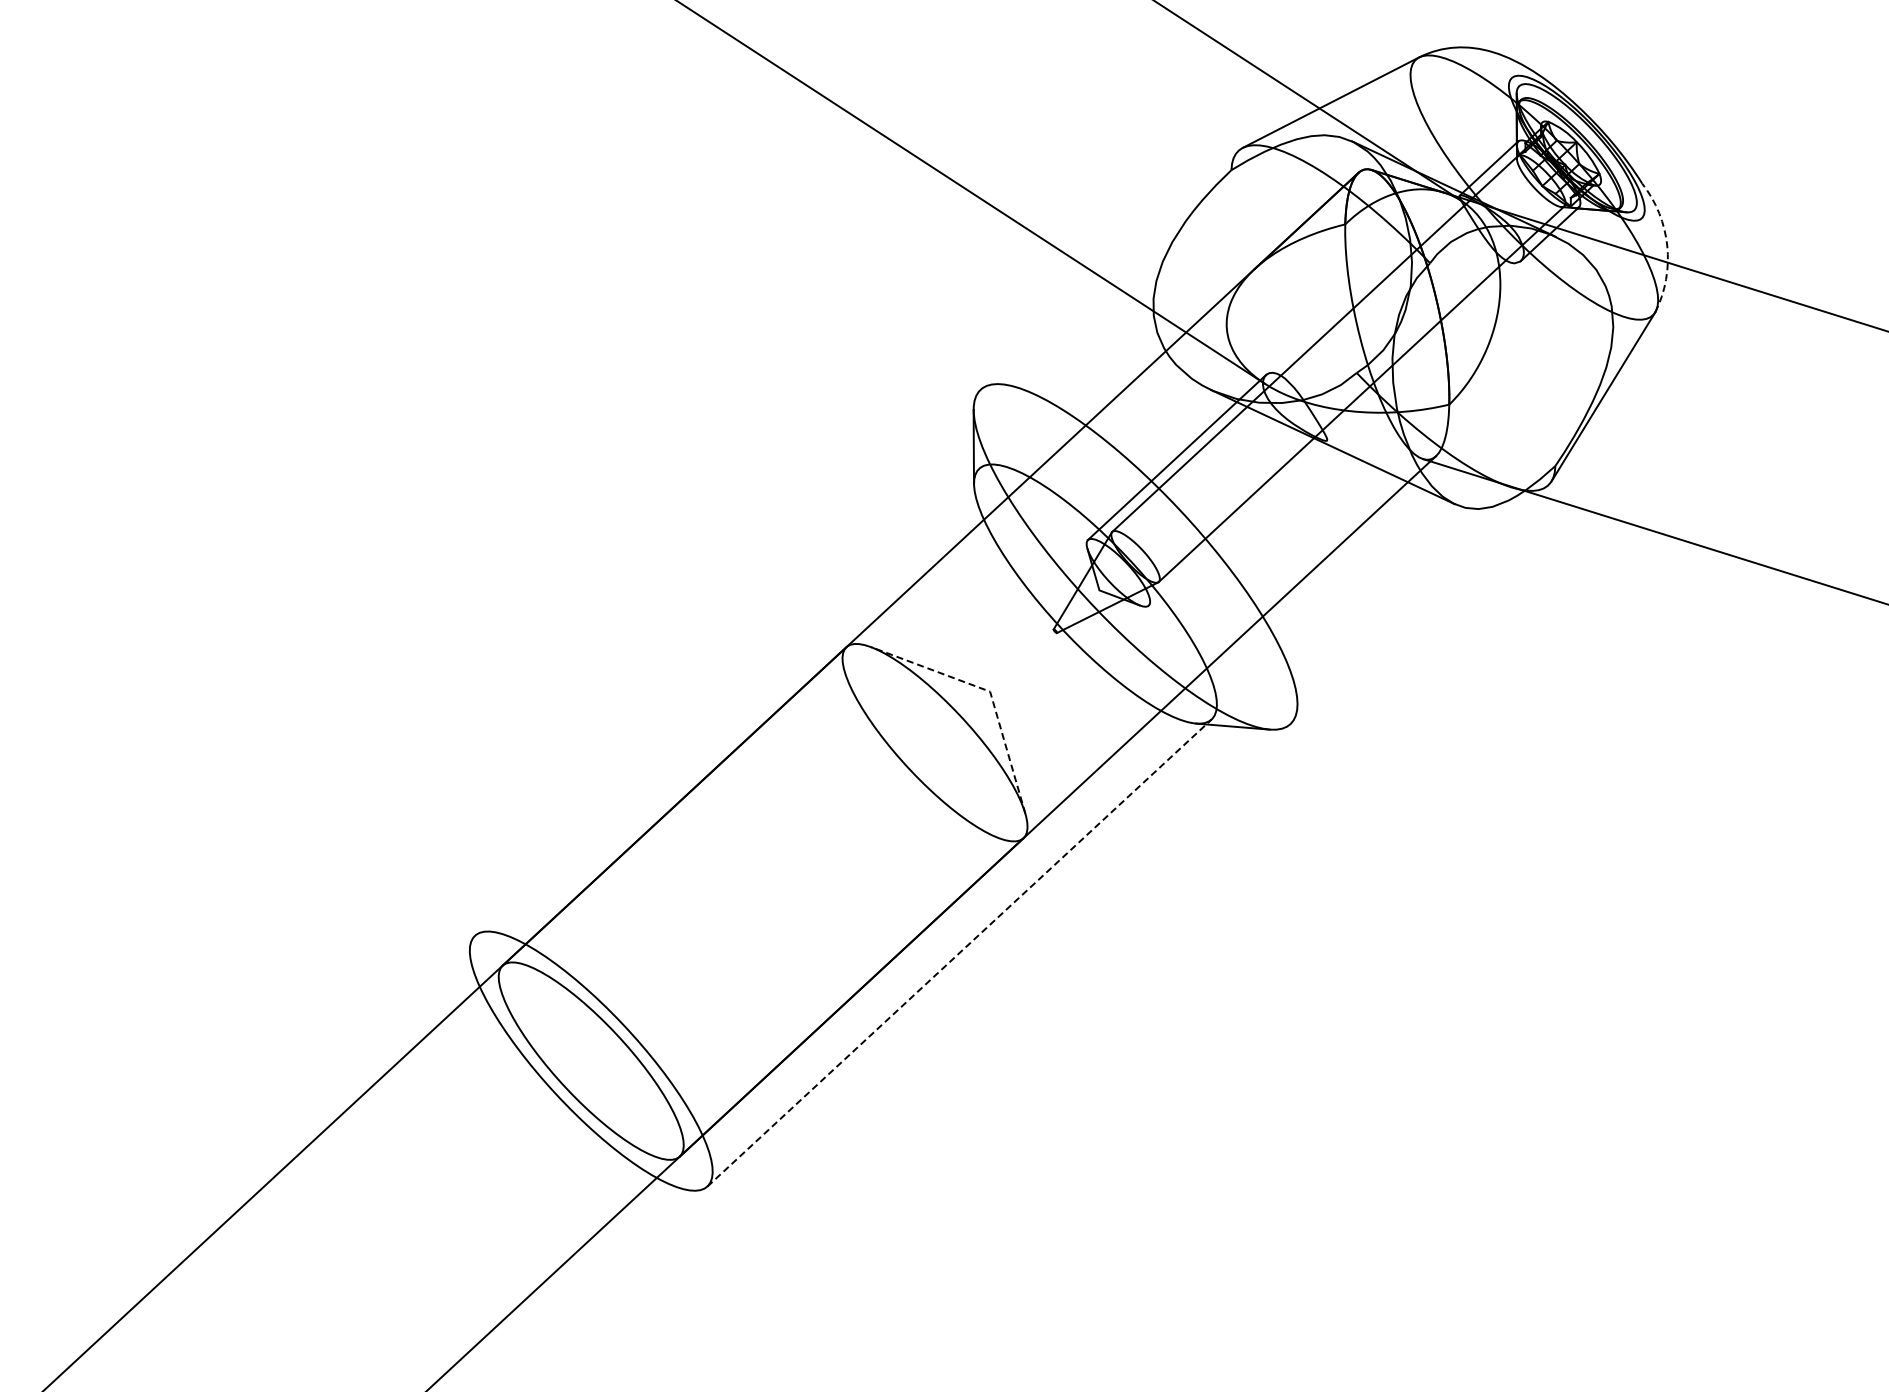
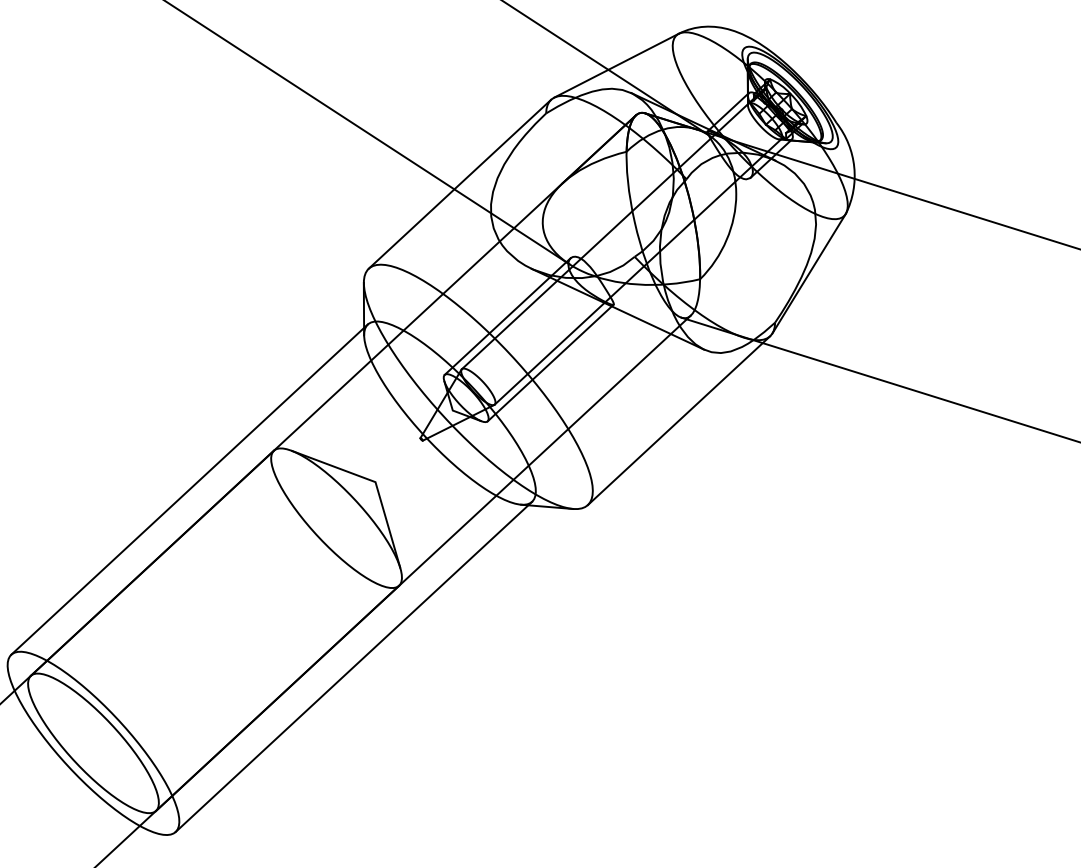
arc: (1667, 246) -> (854, 167), dashed -> solid
line: (1109, 269) -> (459, 183), added
line: (1237, 522) -> (550, 362), added
line: (1419, 604) -> (679, 420), added
line: (990, 691) -> (375, 482), dashed -> solid
line: (727, 701) -> (189, 489), added
line: (959, 953) -> (353, 667), dashed -> solid

